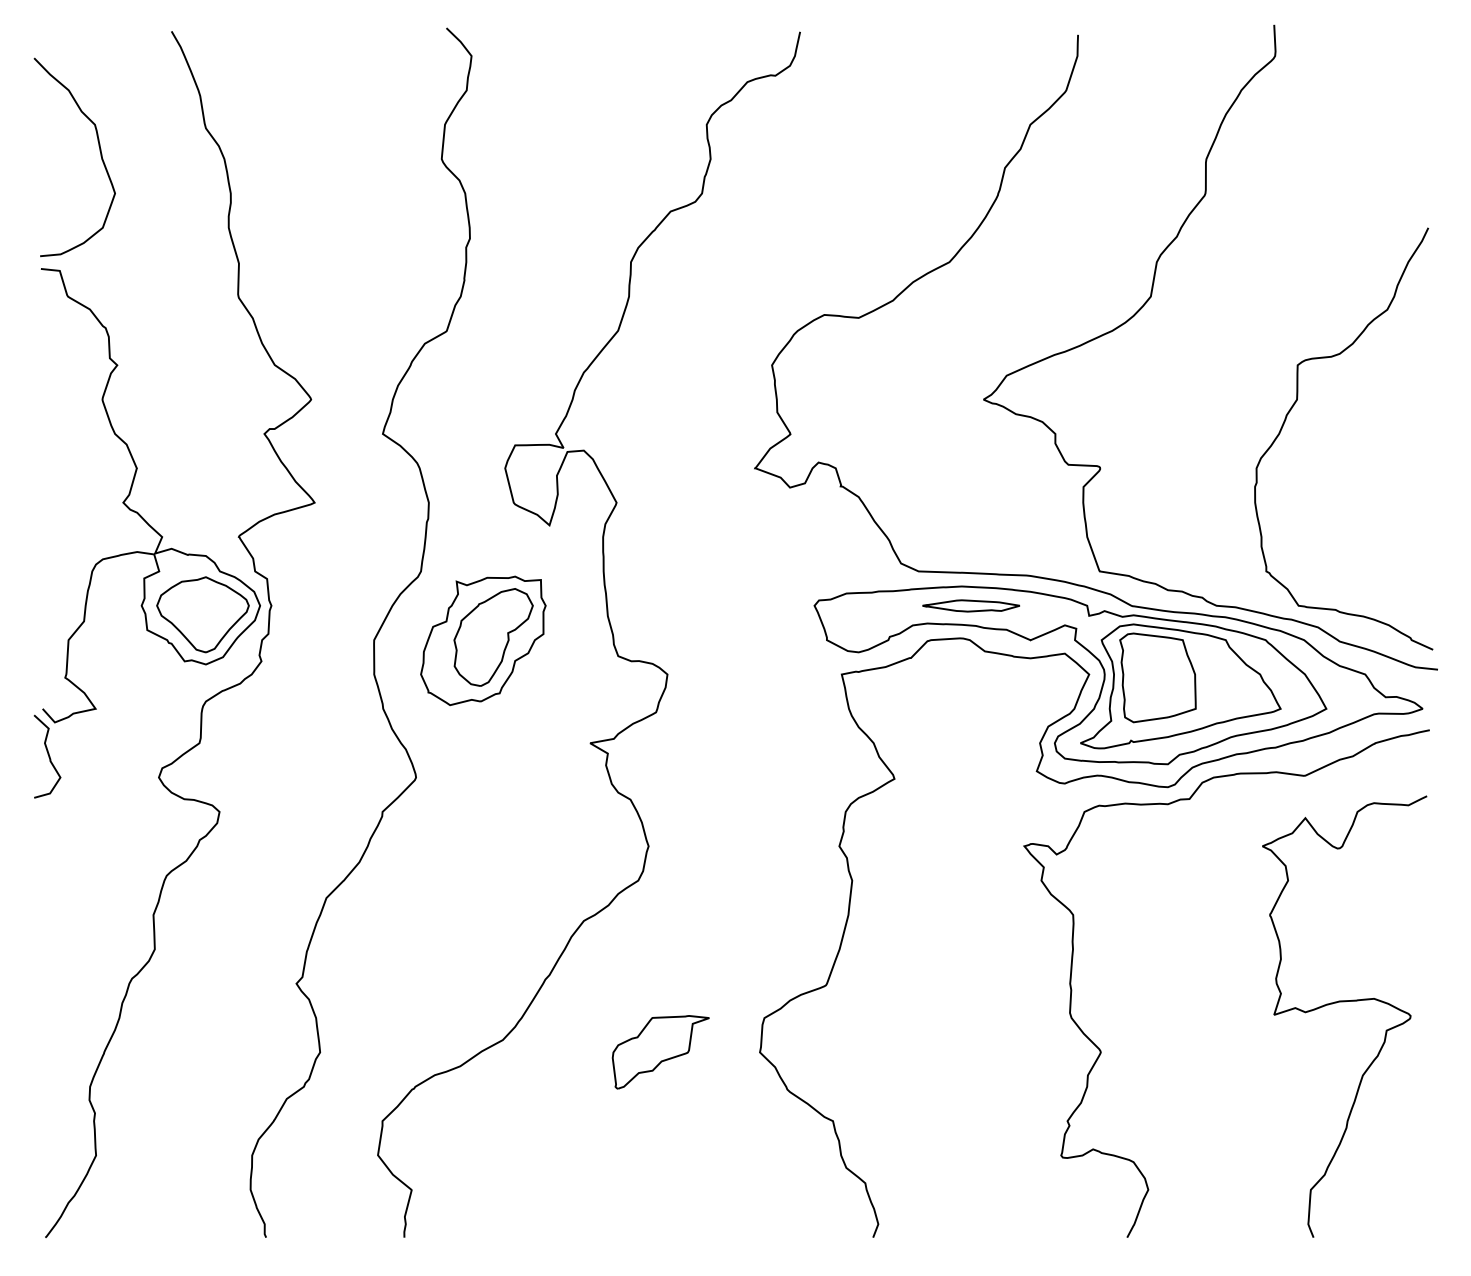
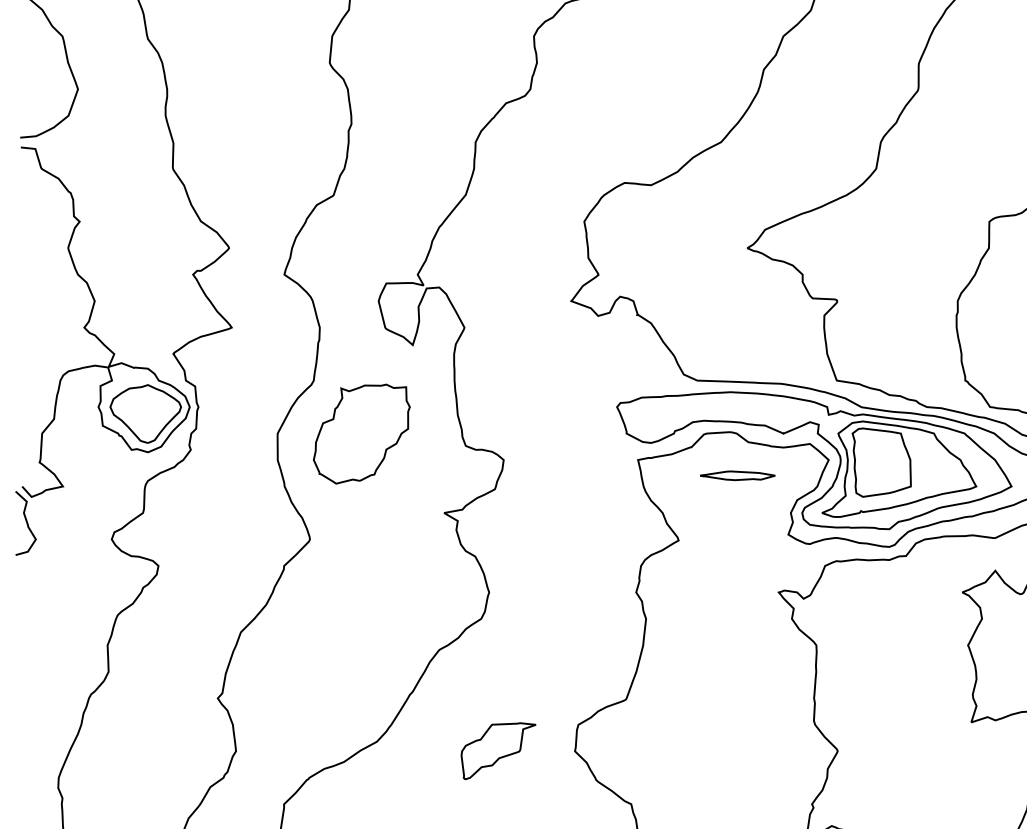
part: (970, 605) -> (737, 475), moved
part: (493, 637) -> (369, 431), removed

